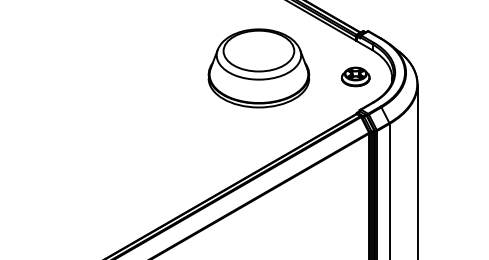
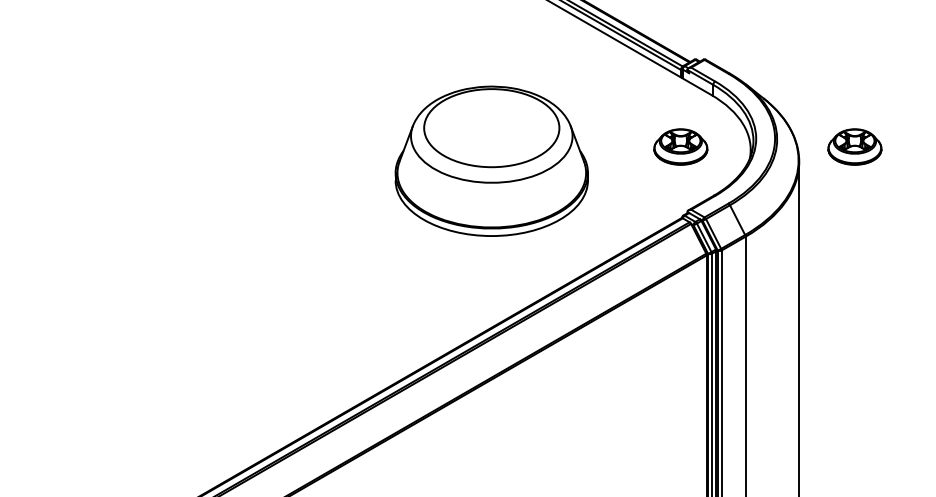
part: (258, 68) -> (490, 161), moved
part: (446, 76) -> (854, 146), added

